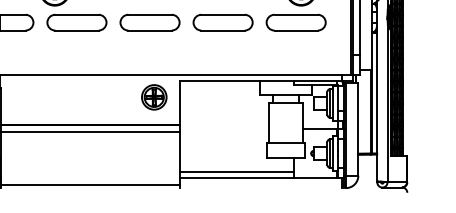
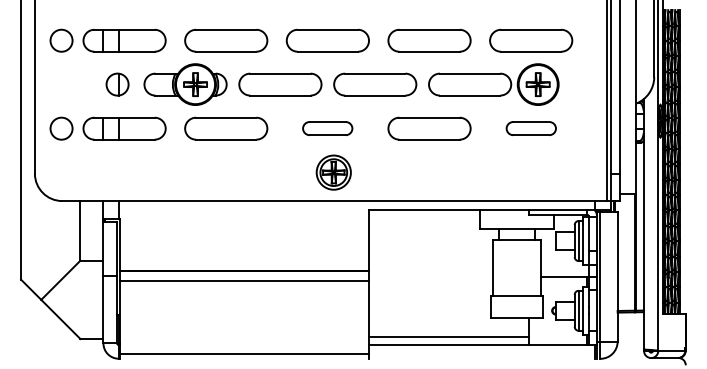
part: (149, 22) -> (327, 128), size x0.6
part: (296, 22) -> (531, 128), size x0.6
part: (154, 97) -> (333, 172), moved

